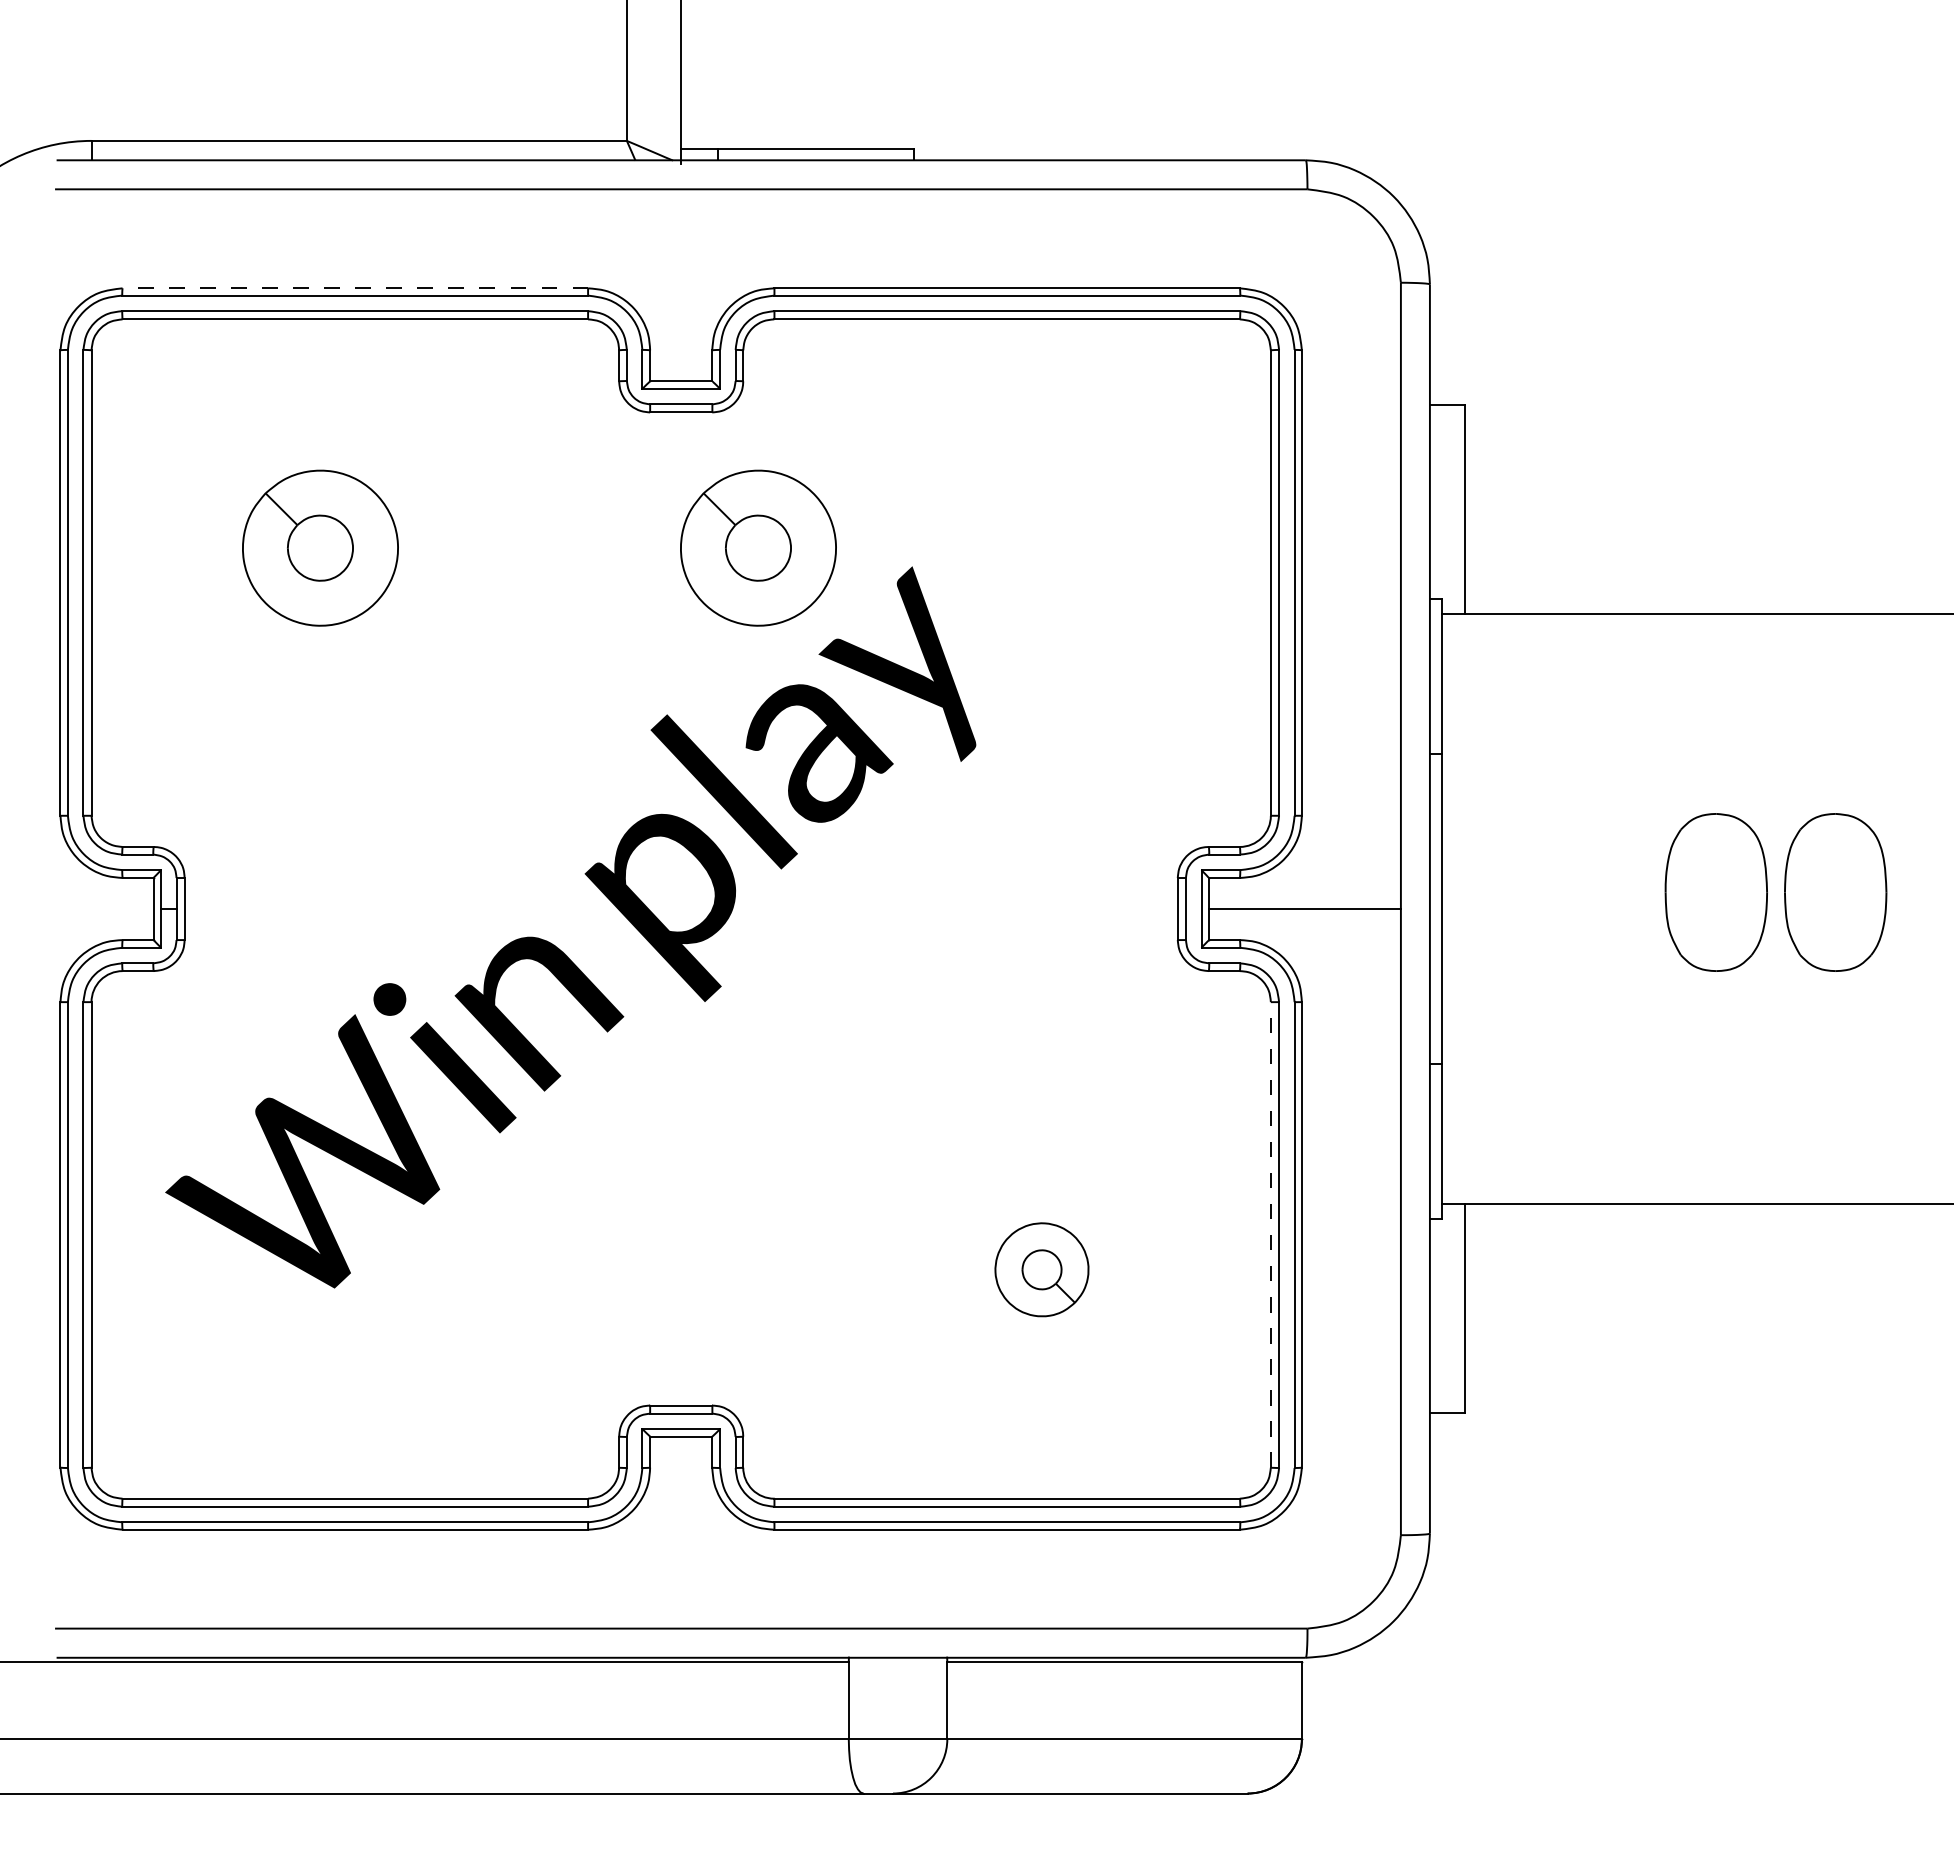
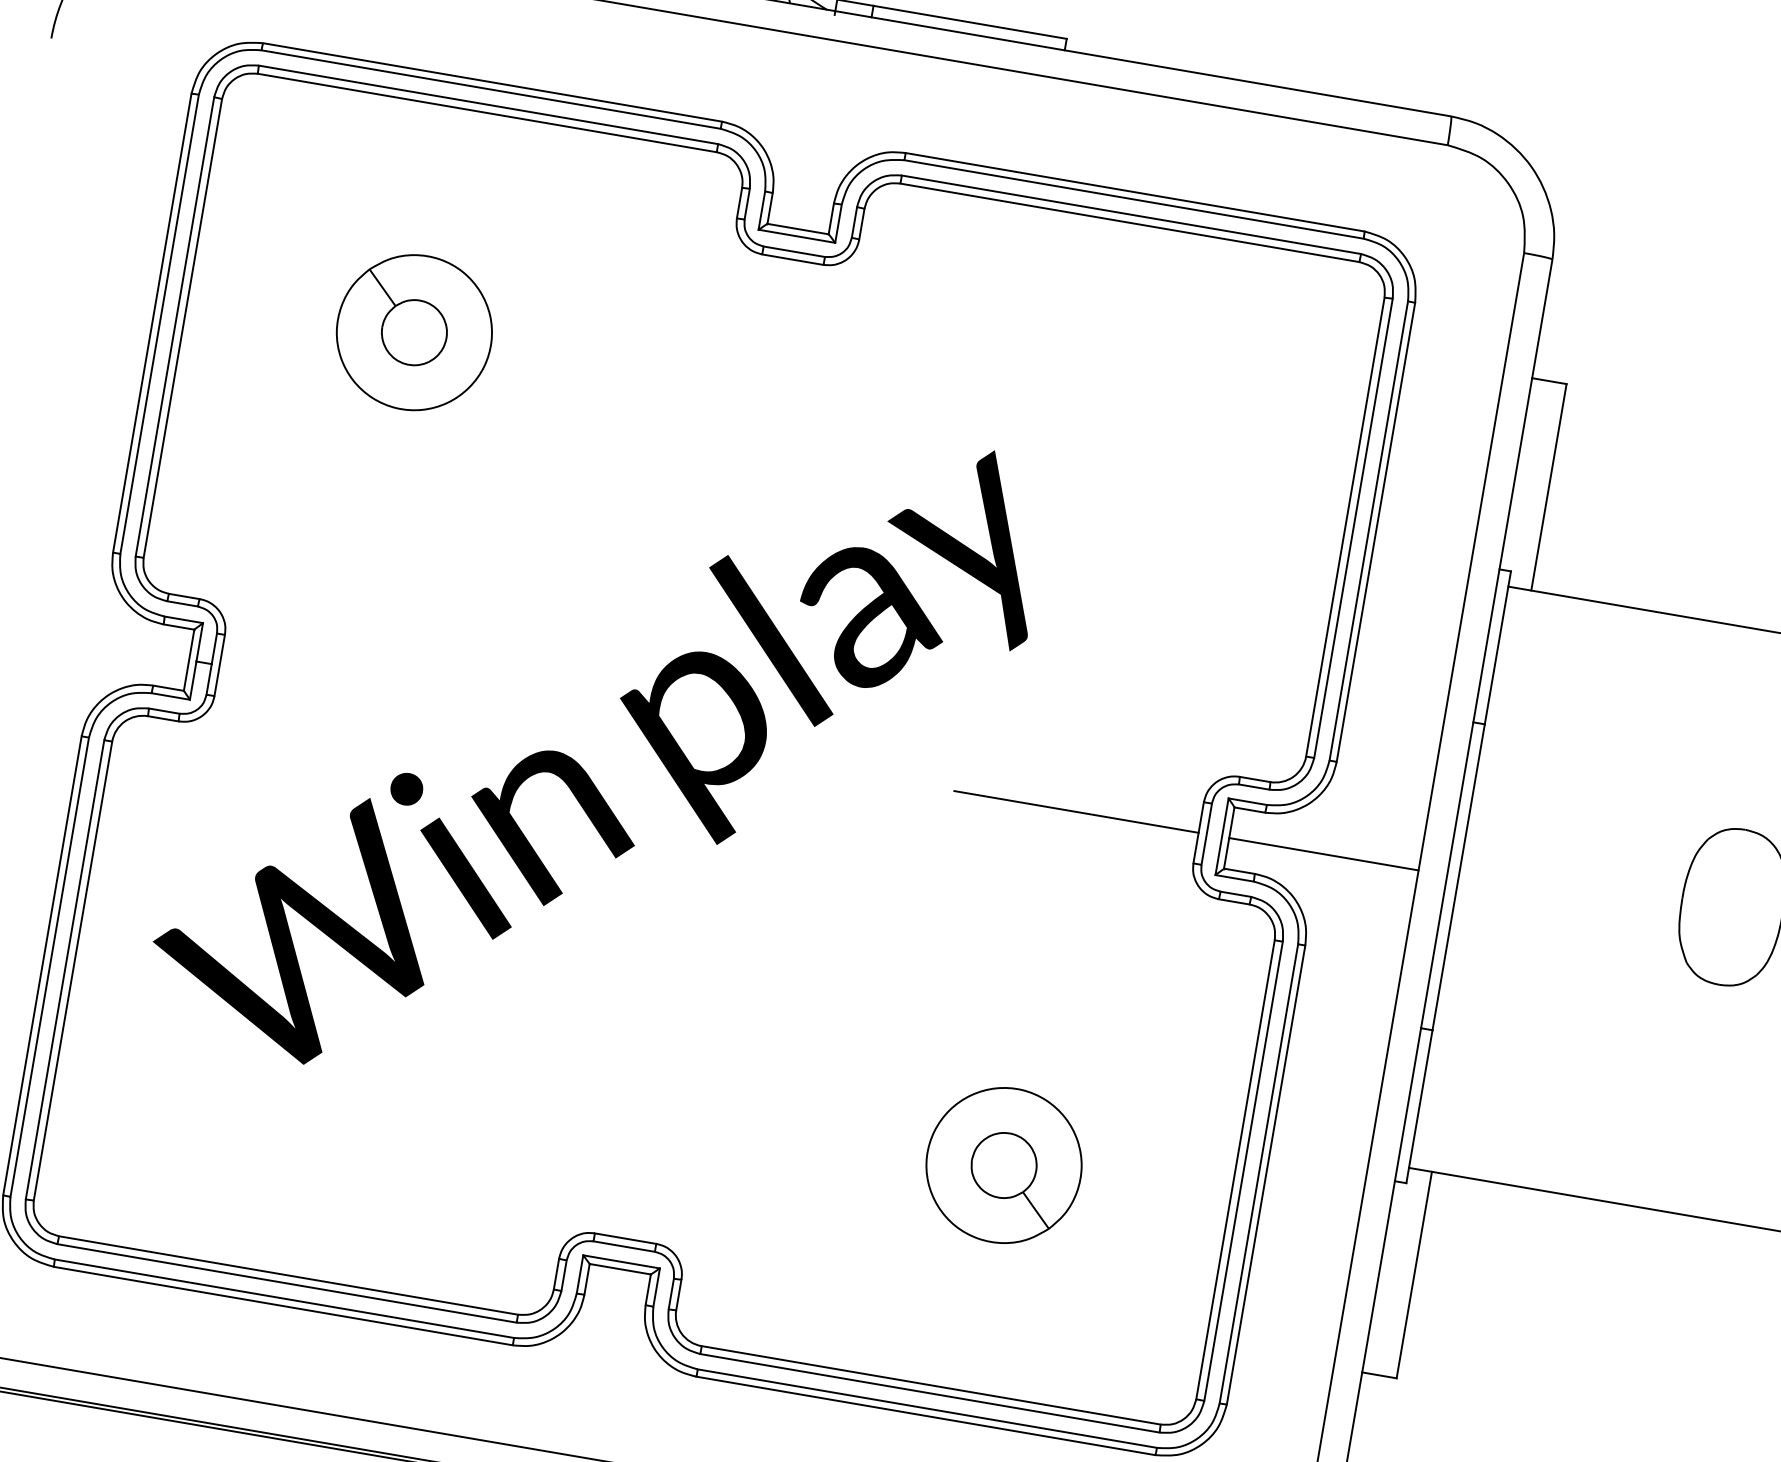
line: (355, 288) -> (492, 82), dashed -> solid
part: (758, 547) -> (846, 405), removed
line: (1053, 909) -> (1076, 812), added
line: (1270, 1234) -> (1235, 1169), dashed -> solid
part: (1041, 1269) -> (1003, 1165), size x1.67

